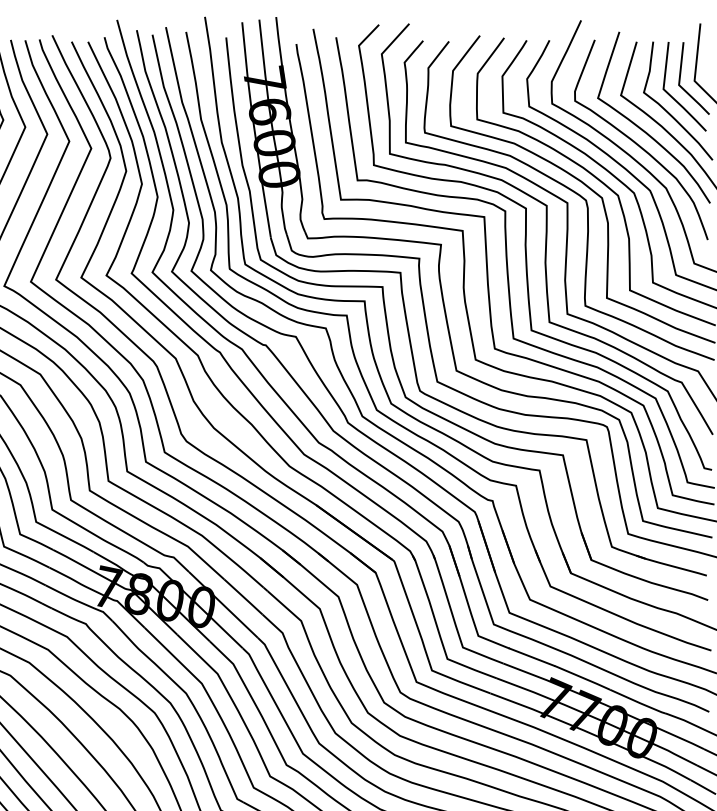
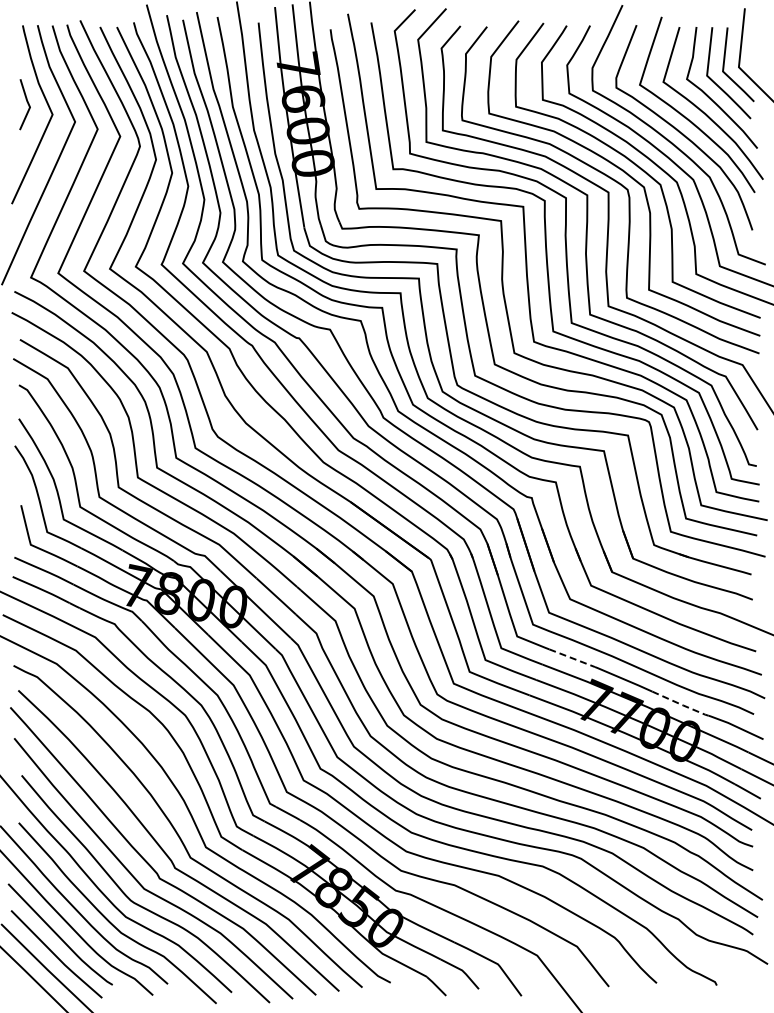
line: (532, 657) -> (572, 658), solid -> dashed
line: (638, 702) -> (681, 704), solid -> dashed

